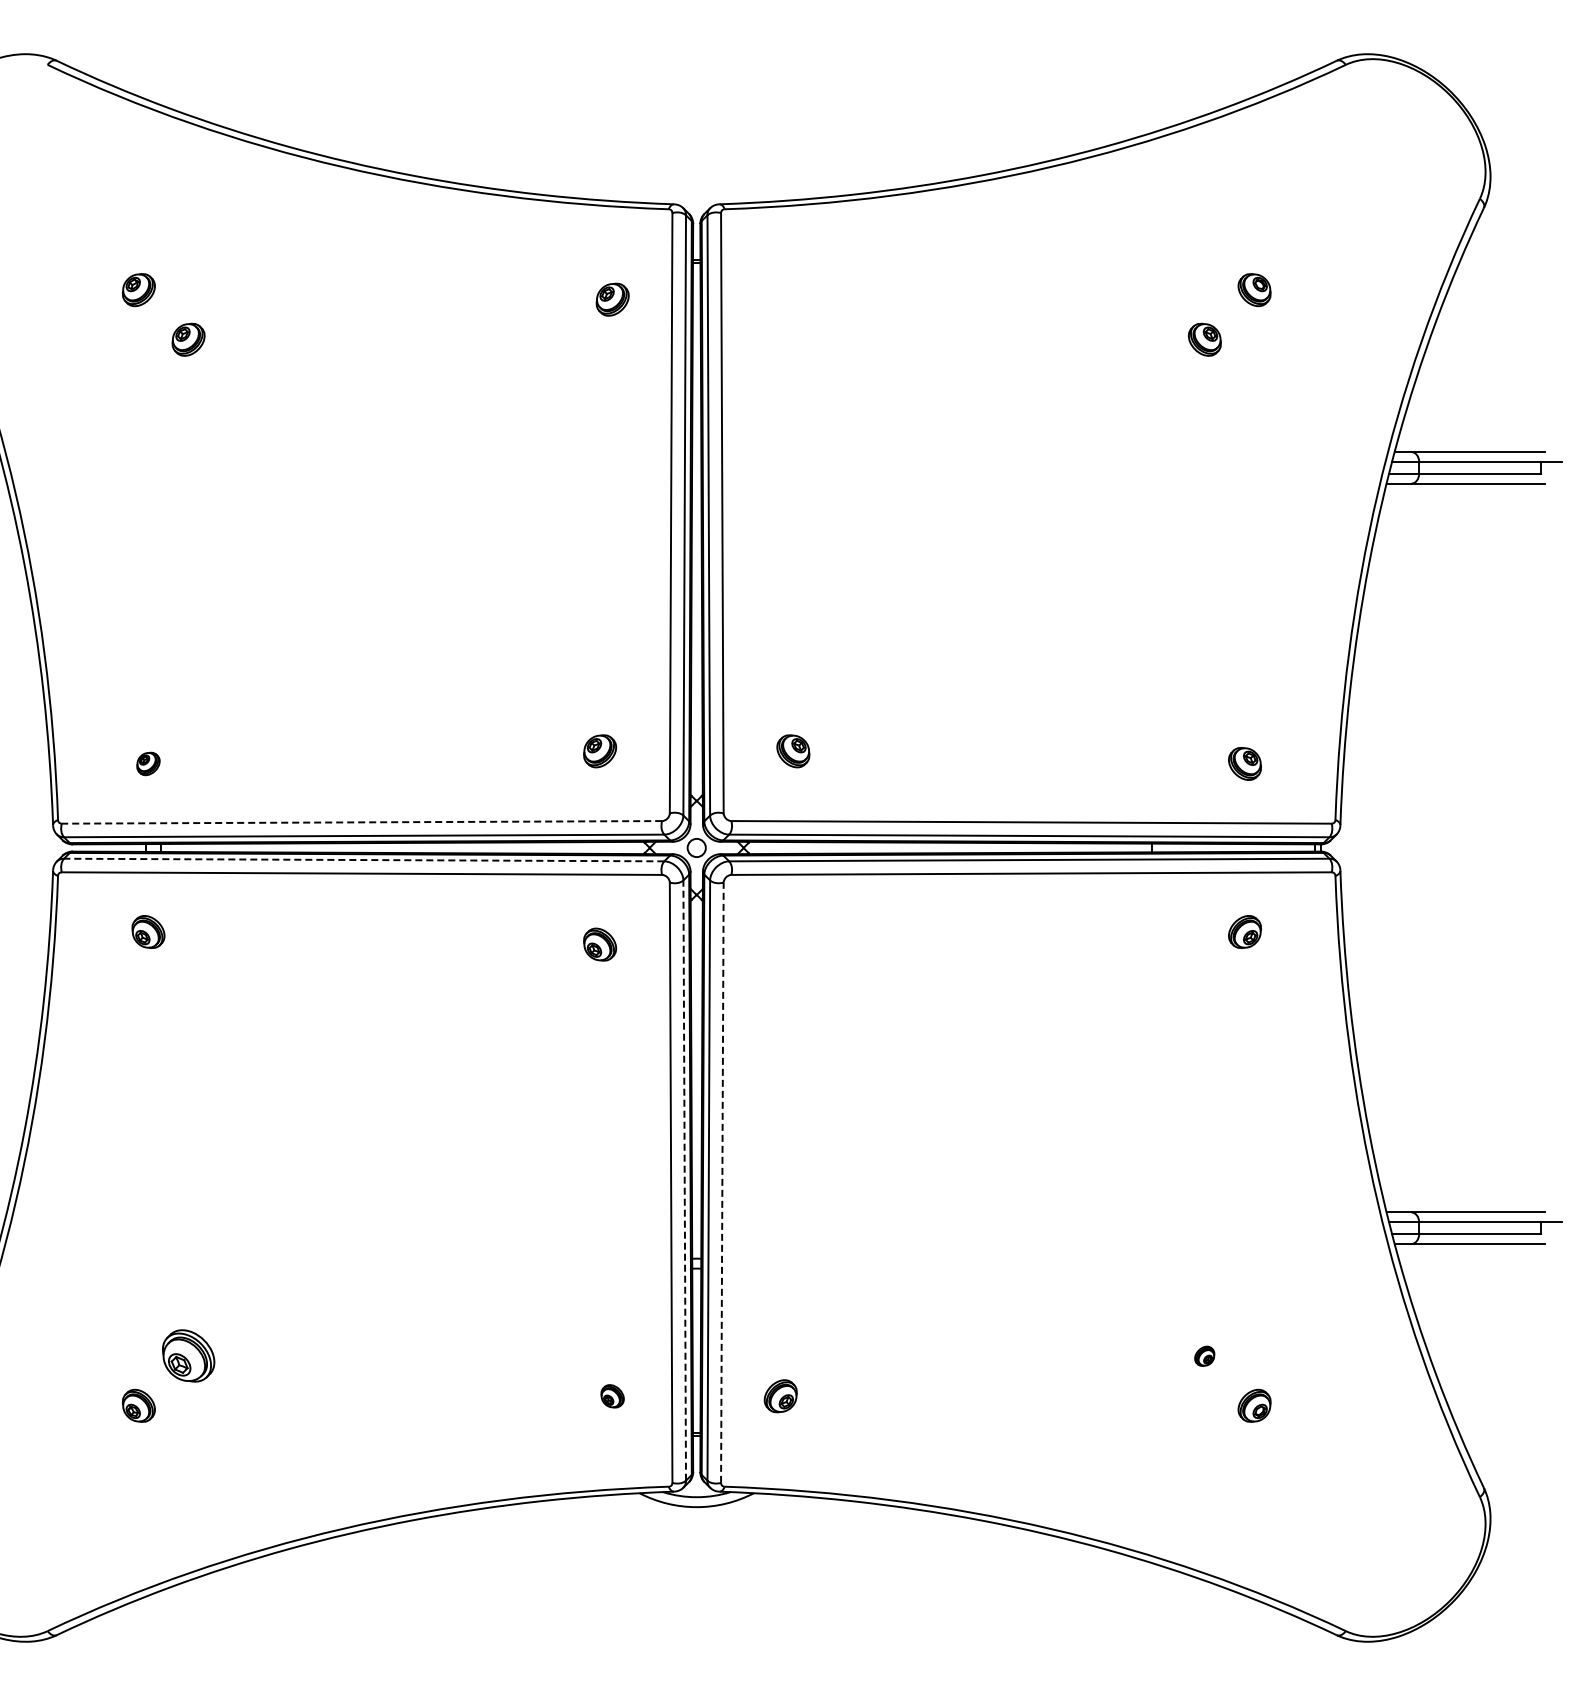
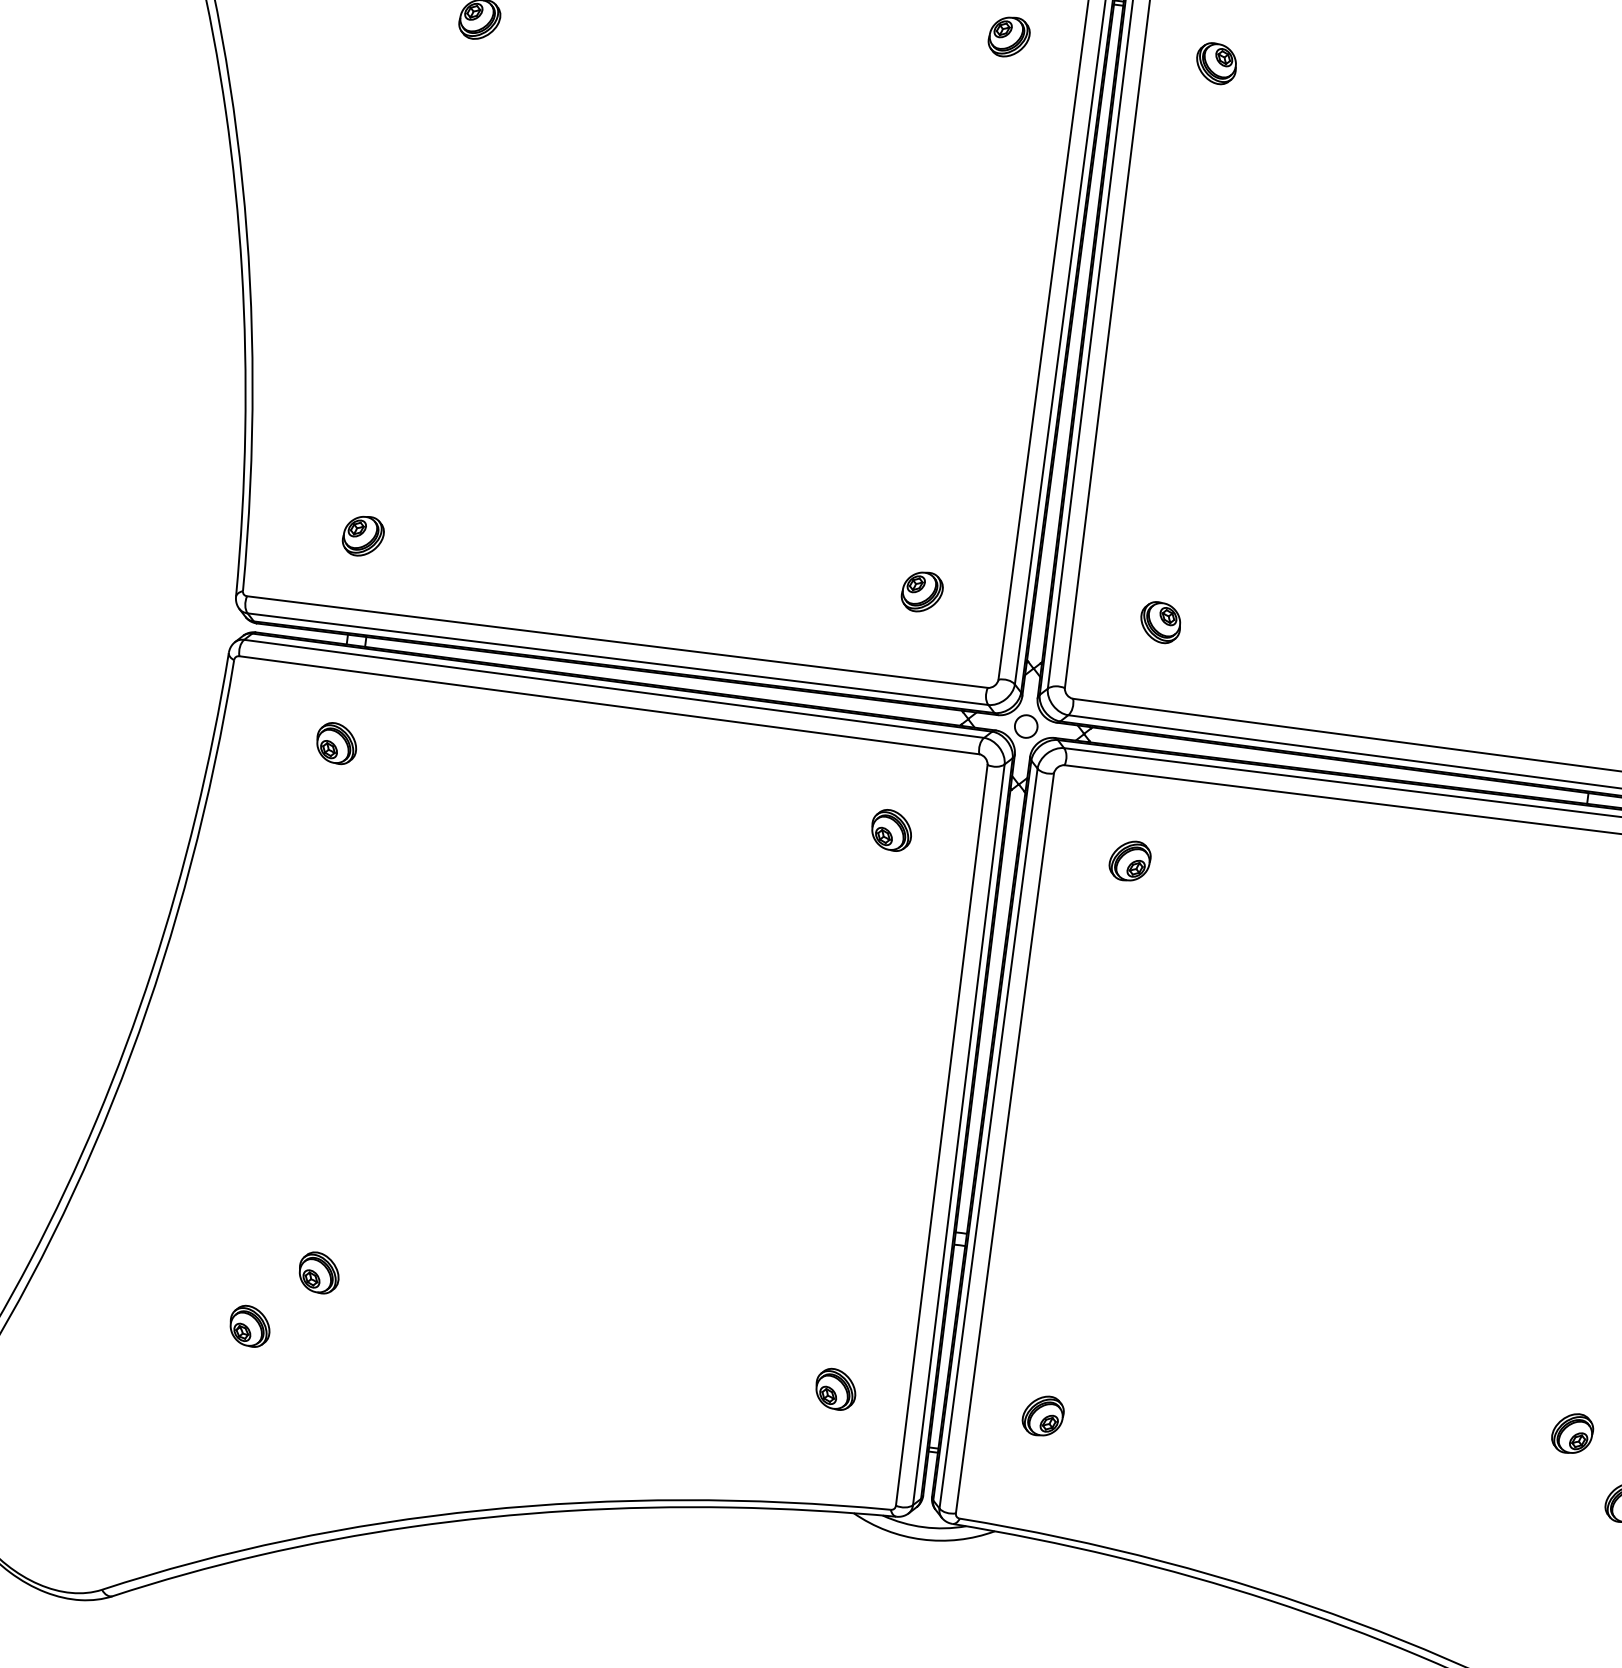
part: (780, 299) -> (1216, 63), added
part: (148, 763) -> (363, 535), size x1.43
line: (361, 822) -> (616, 642), dashed -> solid
line: (363, 860) -> (613, 689), dashed -> solid
part: (793, 944) -> (1130, 860), added
line: (684, 1180) -> (958, 1134), dashed -> solid
line: (722, 1182) -> (1005, 1143), dashed -> solid
part: (188, 1356) -> (319, 1273), size x0.62
part: (1204, 1356) -> (1572, 1433), size x1.67
part: (612, 1396) -> (835, 1389), size x1.43

